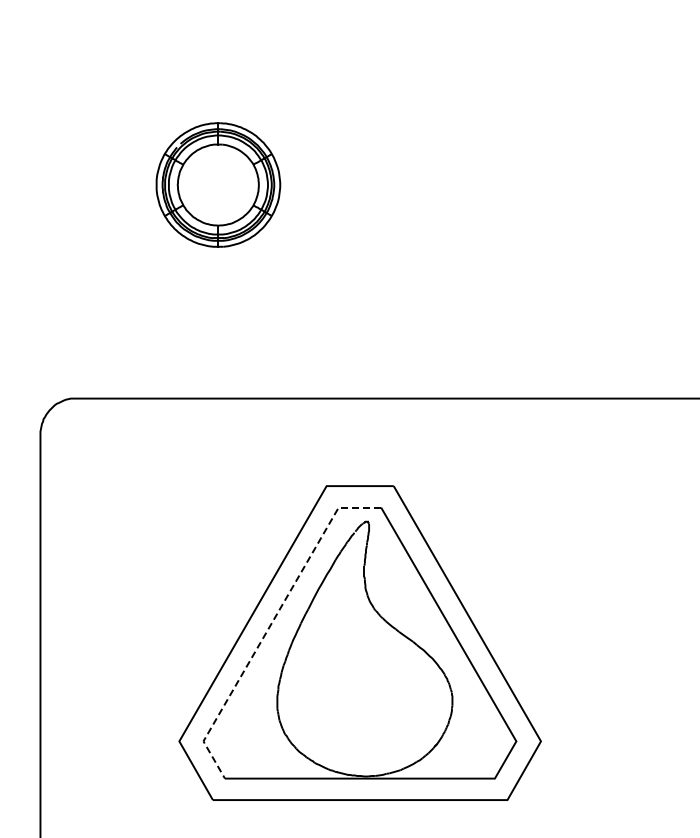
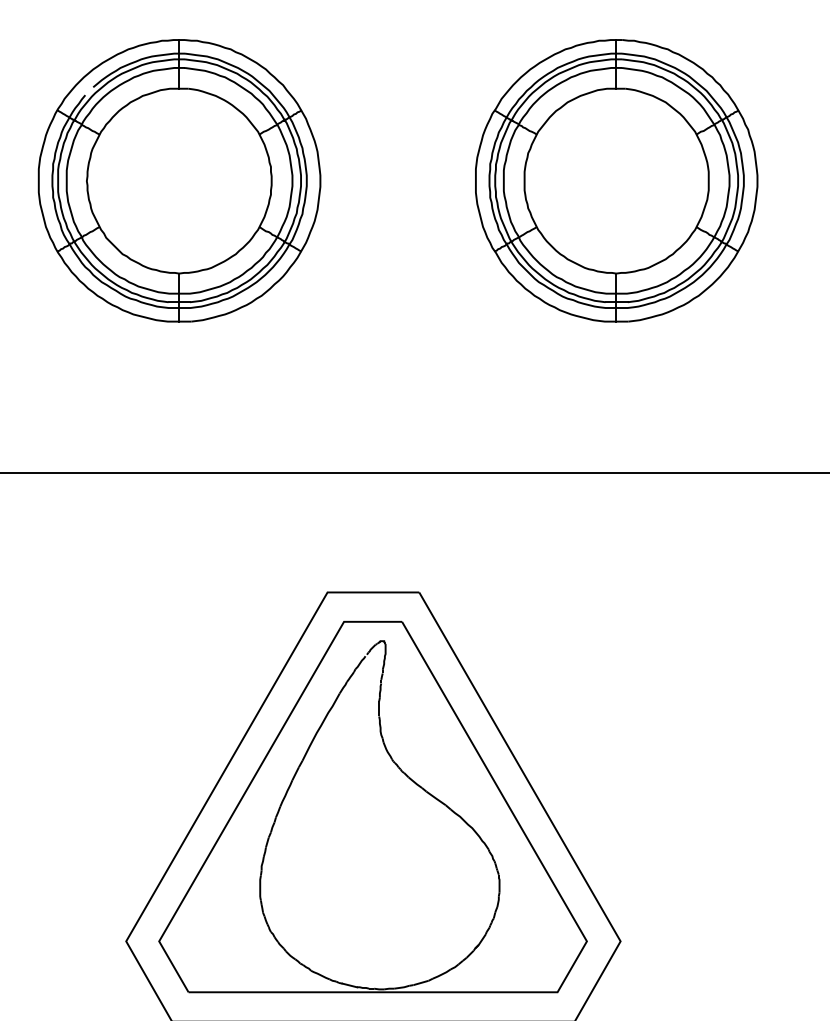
part: (218, 184) -> (179, 180), size x1.67
part: (537, 184) -> (615, 180), added
line: (270, 624) -> (250, 781), dashed -> solid

